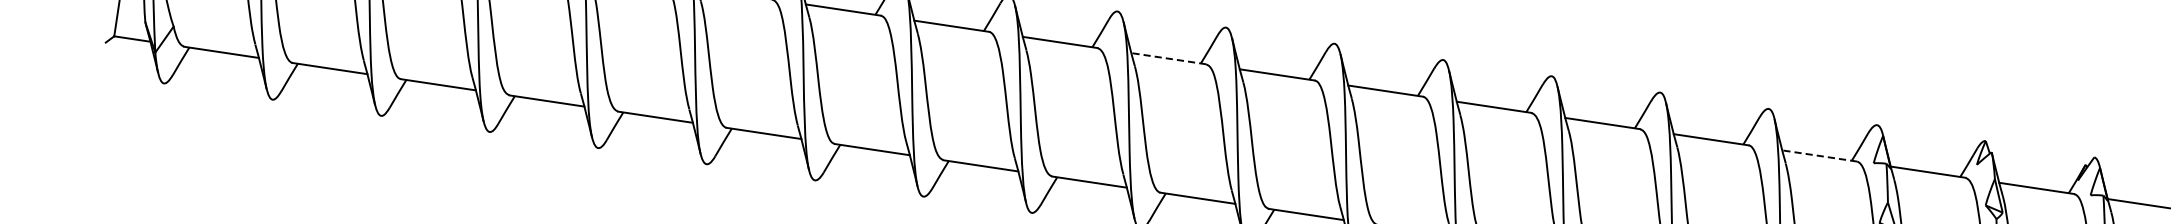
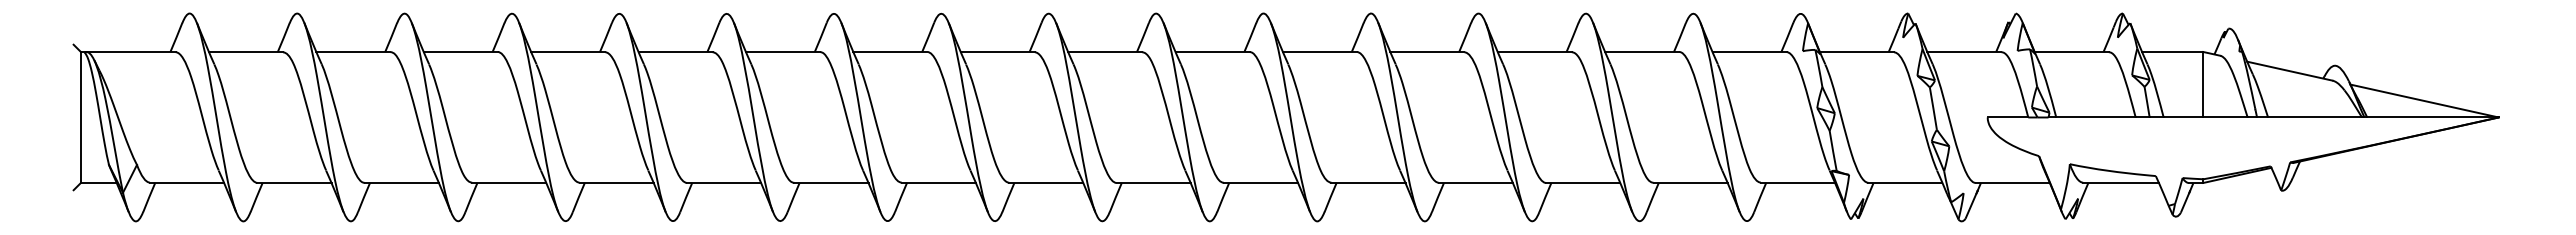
line: (1167, 59) -> (1104, 52), dashed -> solid
line: (1819, 156) -> (1749, 52), dashed -> solid

